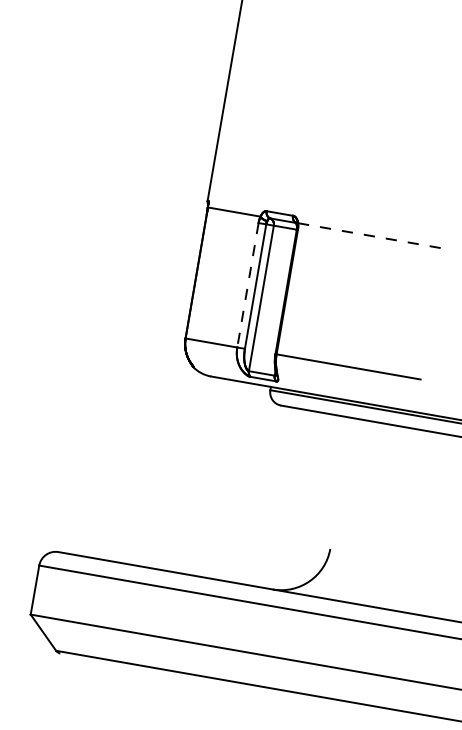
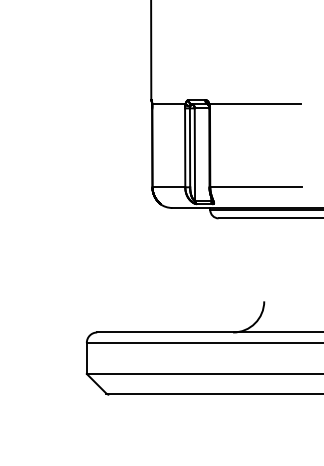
line: (370, 236) -> (255, 104), dashed -> solid
line: (248, 286) -> (185, 148), dashed -> solid

